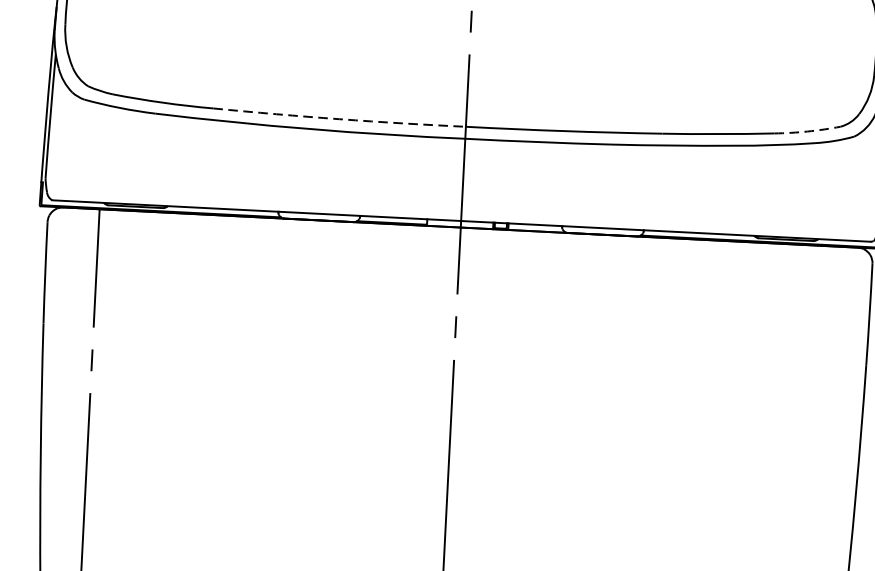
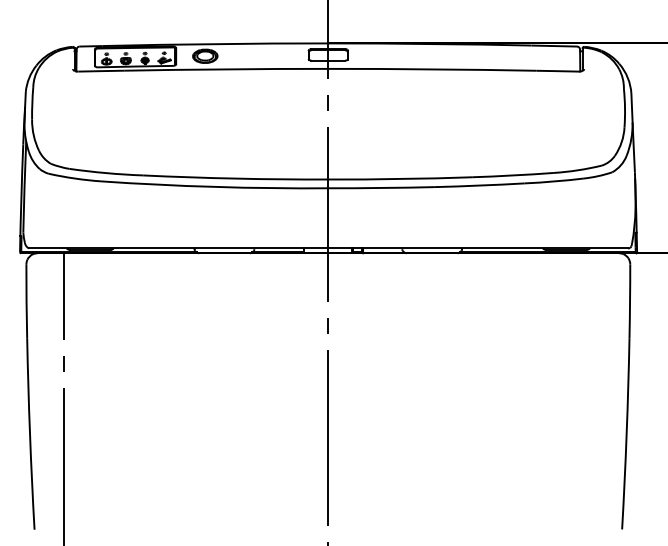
arc: (339, 119) -> (235, 178), dashed -> solid
arc: (808, 131) -> (578, 170), dashed -> solid

